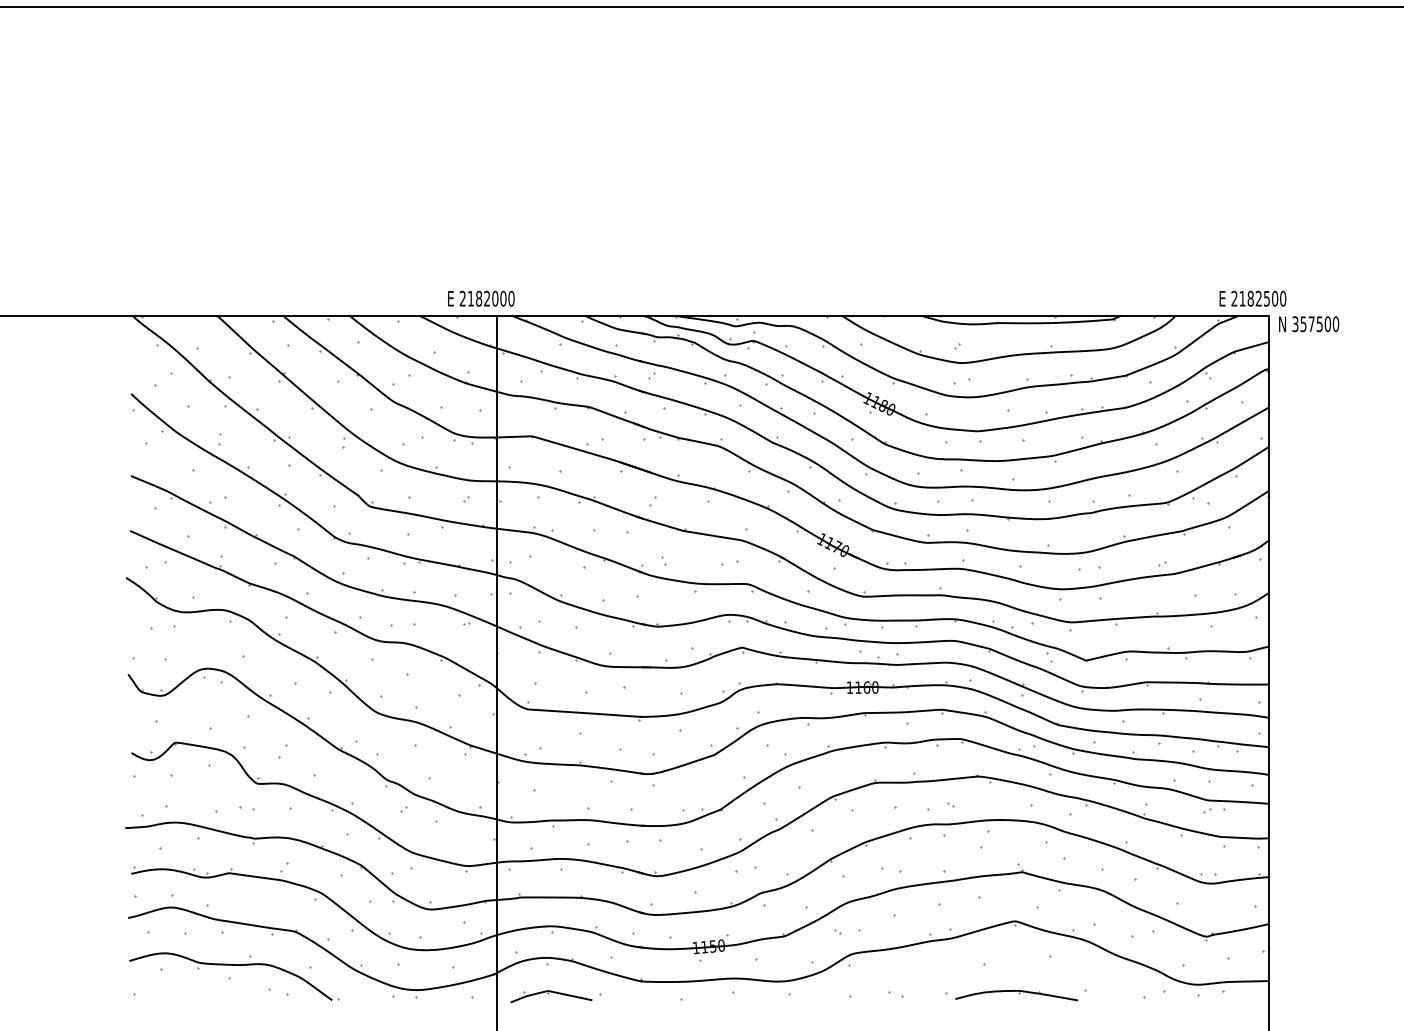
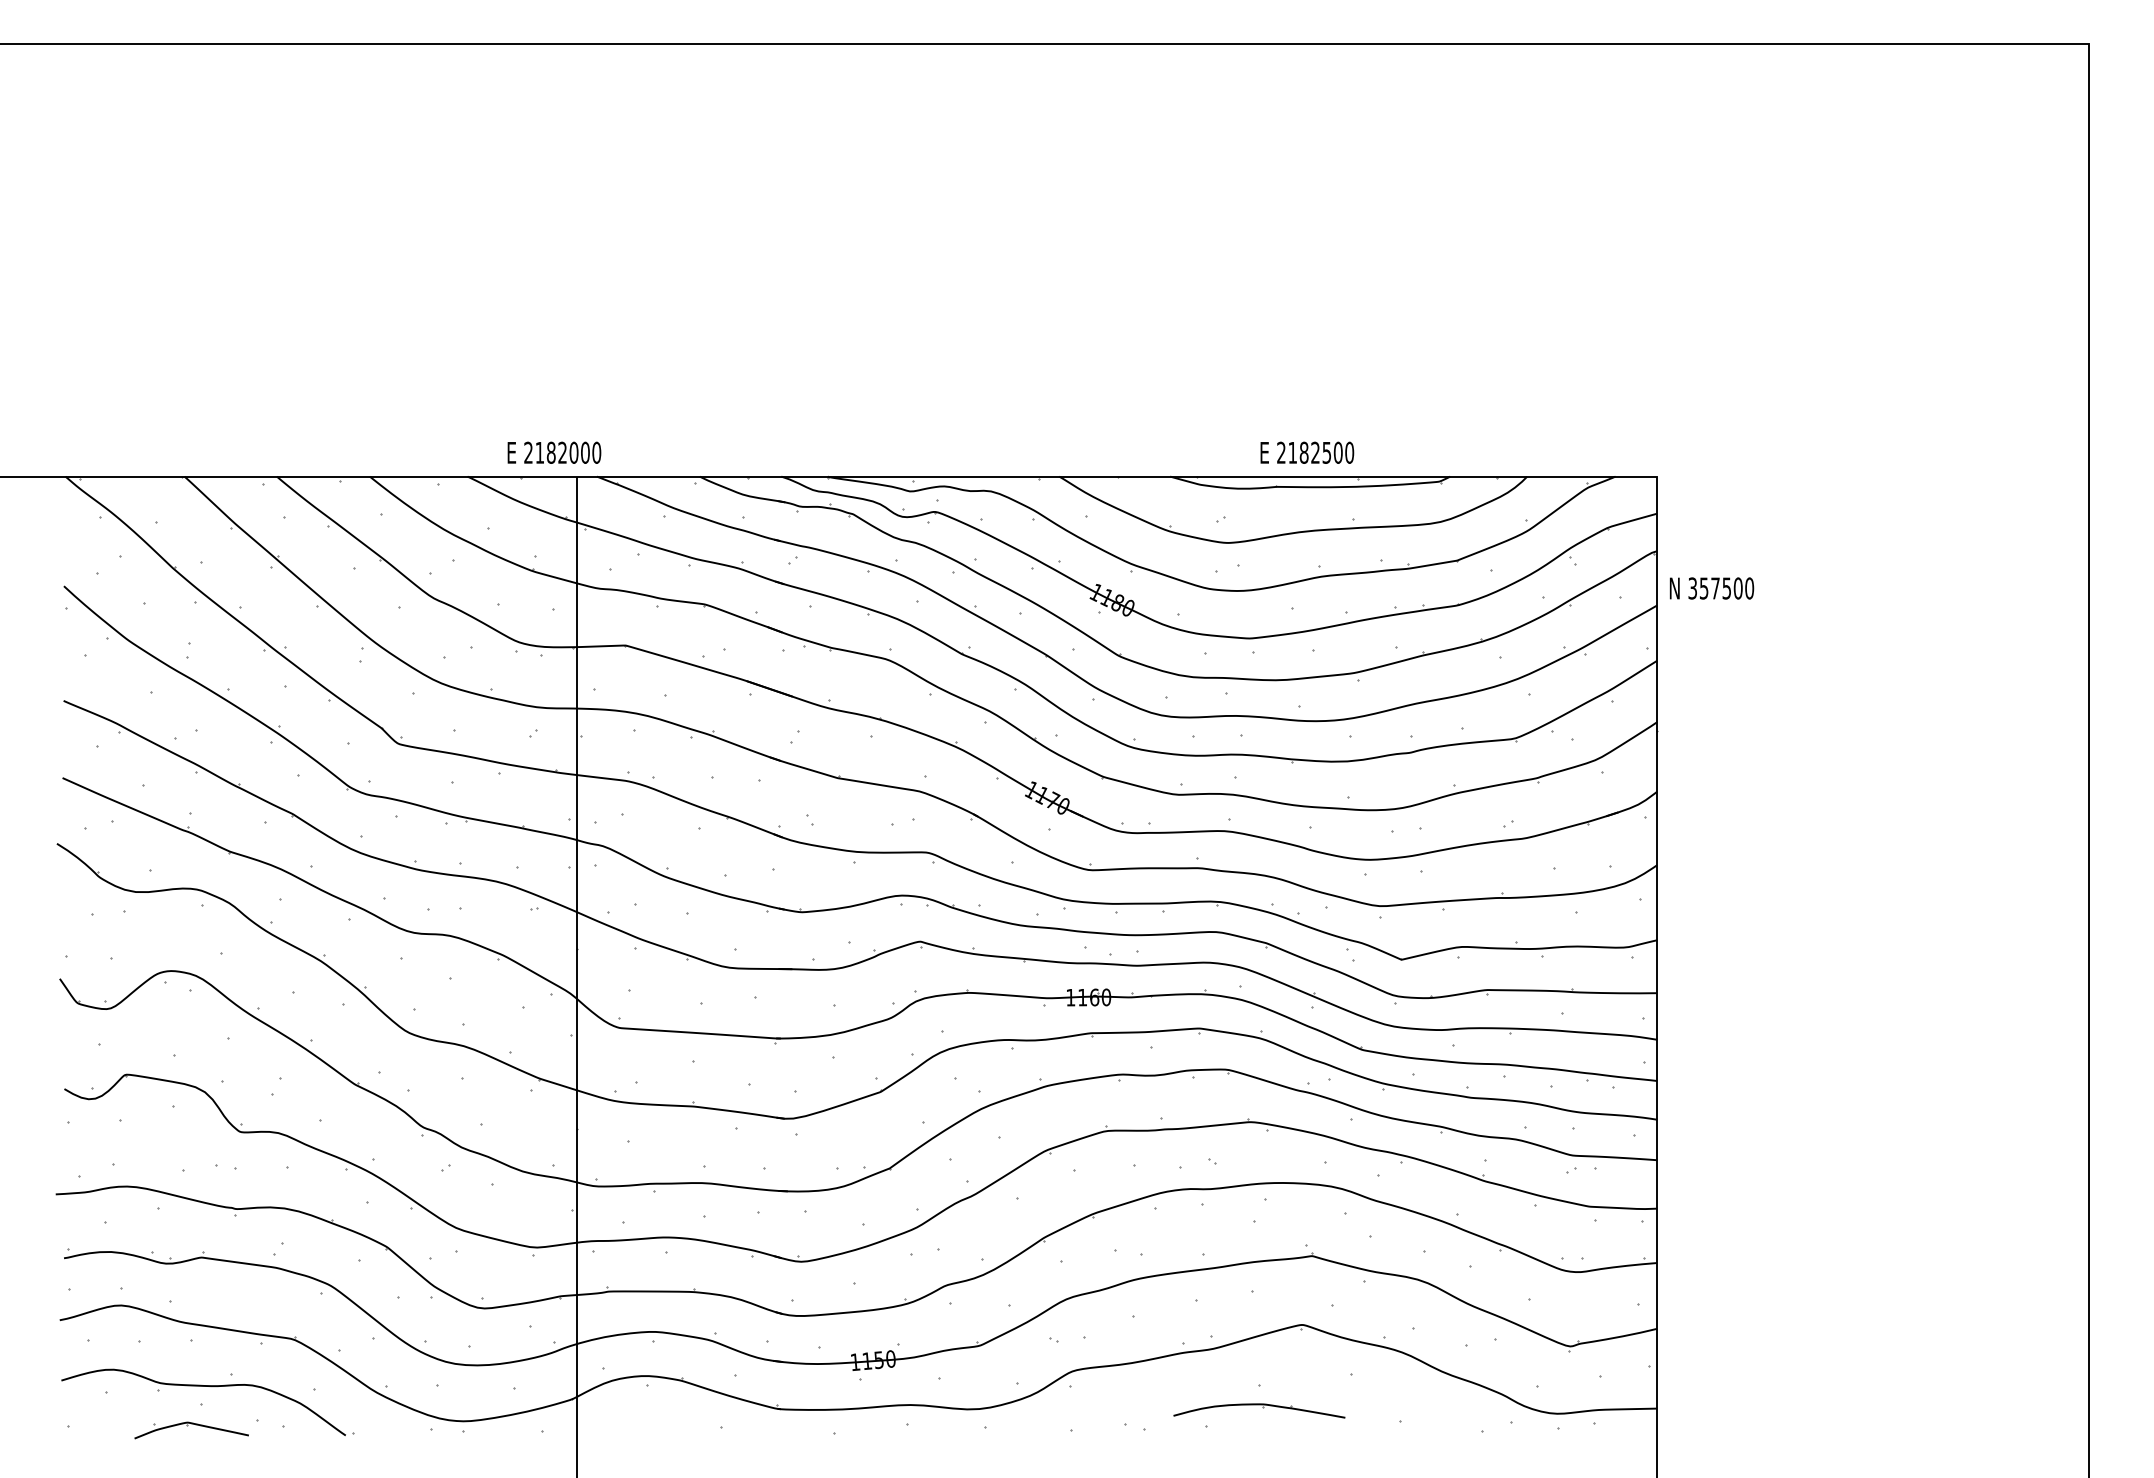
text: (1253, 298) -> (1307, 452), moved
text: (1308, 324) -> (1711, 588), moved
part: (1016, 995) -> (1259, 1410), moved
part: (551, 996) -> (191, 1430), moved

